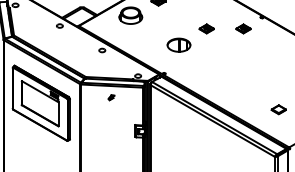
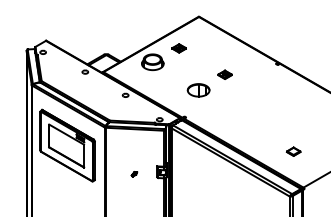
part: (242, 28) -> (259, 74), removed
part: (111, 97) -> (134, 174), moved

